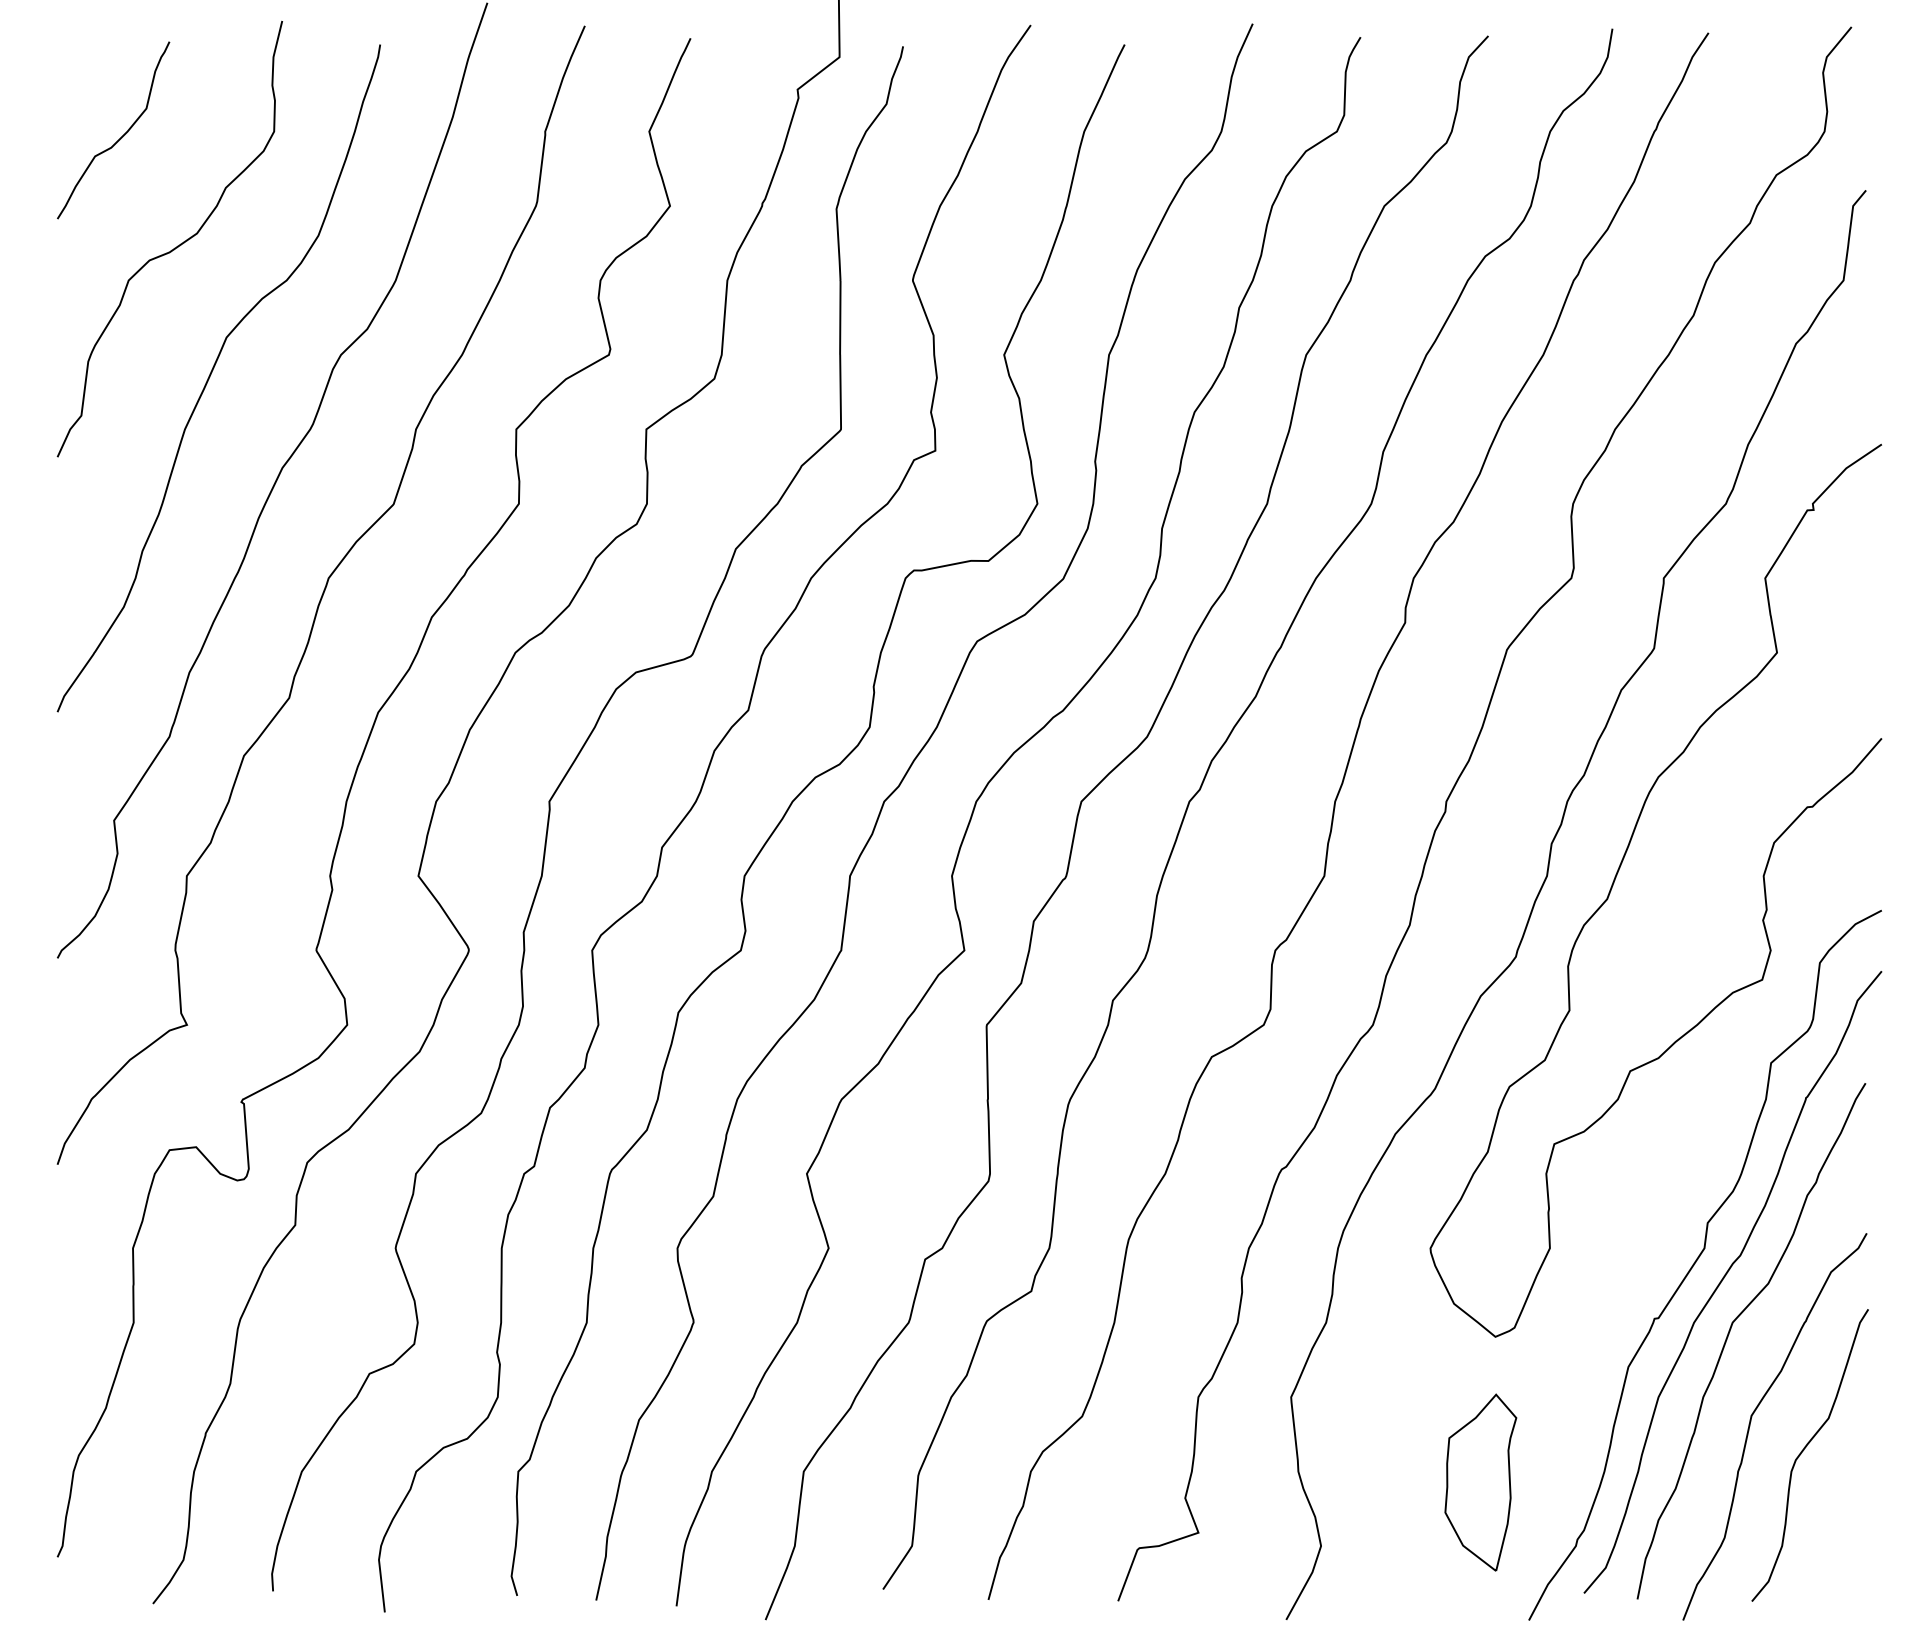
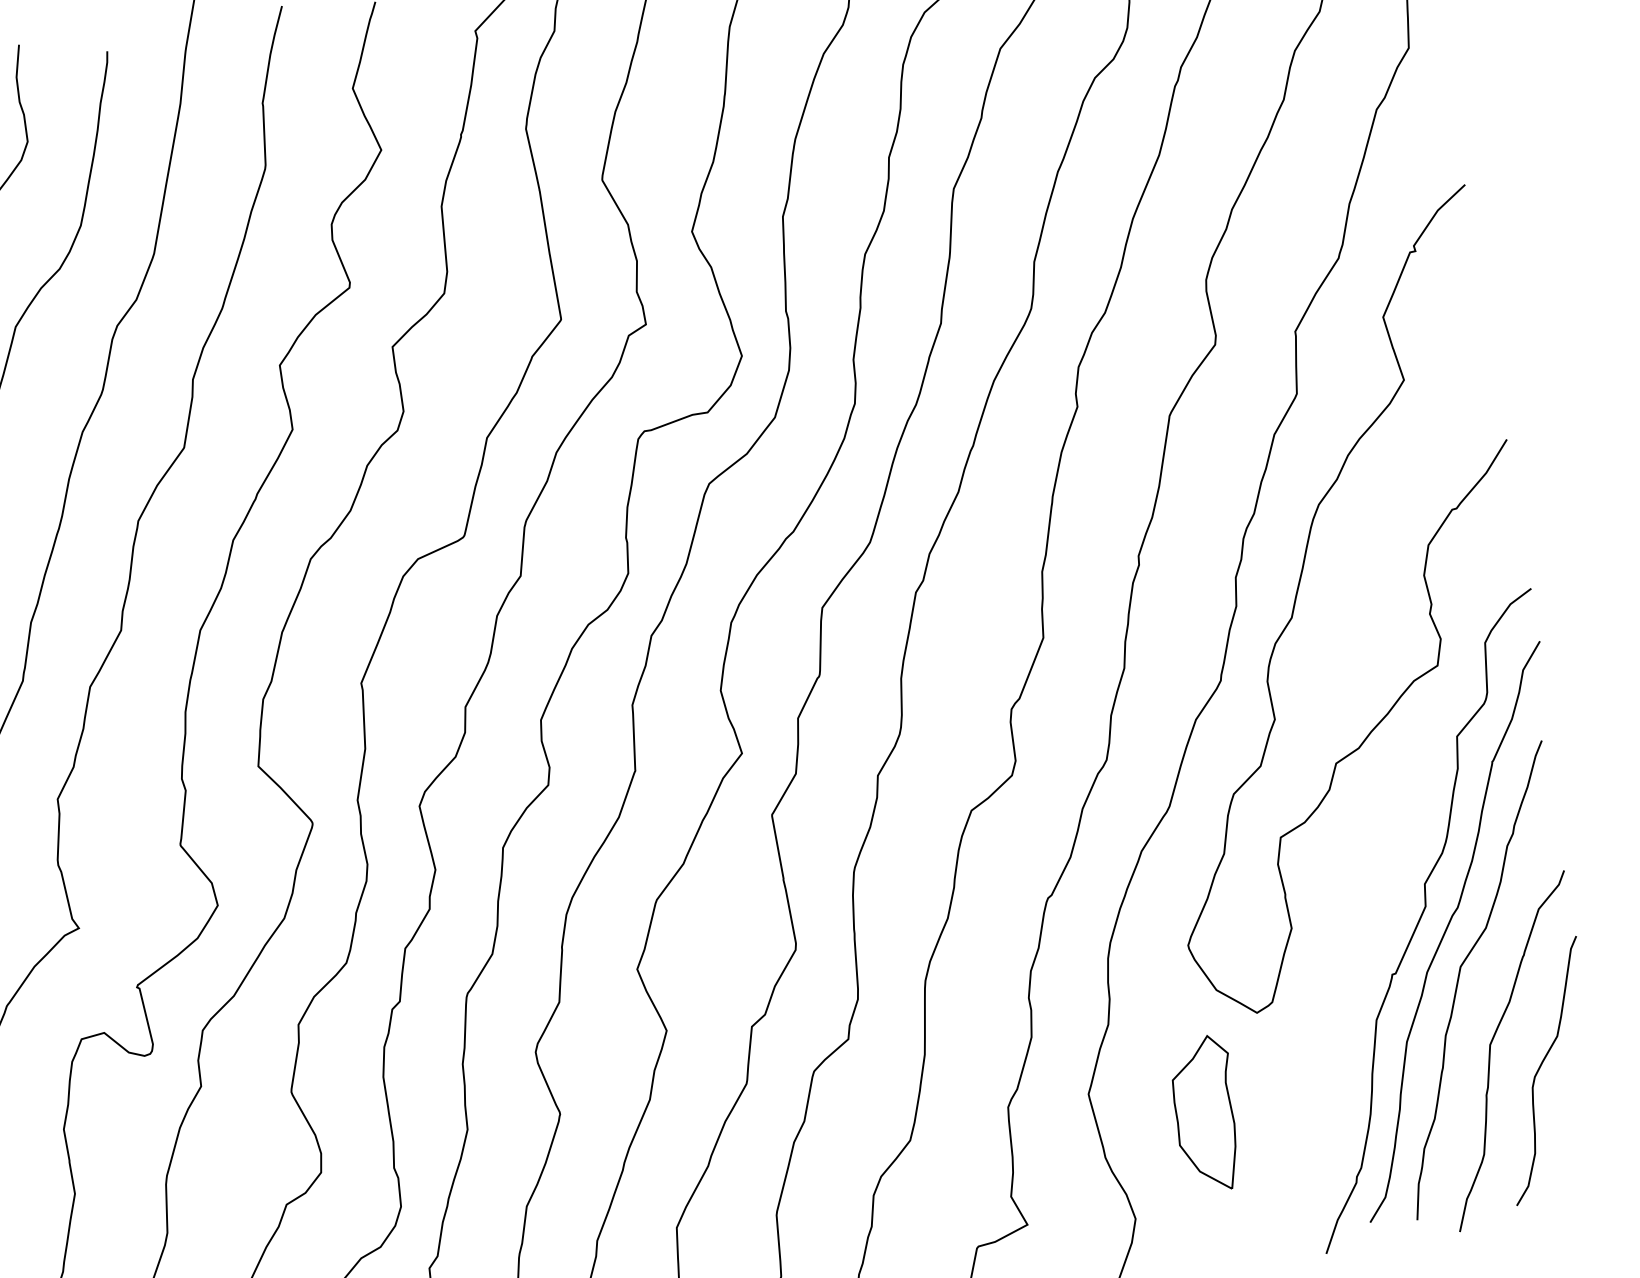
part: (1480, 1482) -> (1206, 1114), moved

